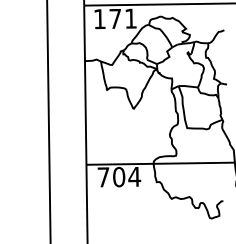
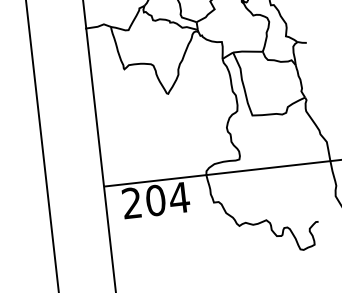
text: (103, 177) -> (131, 203), 704 -> 204

